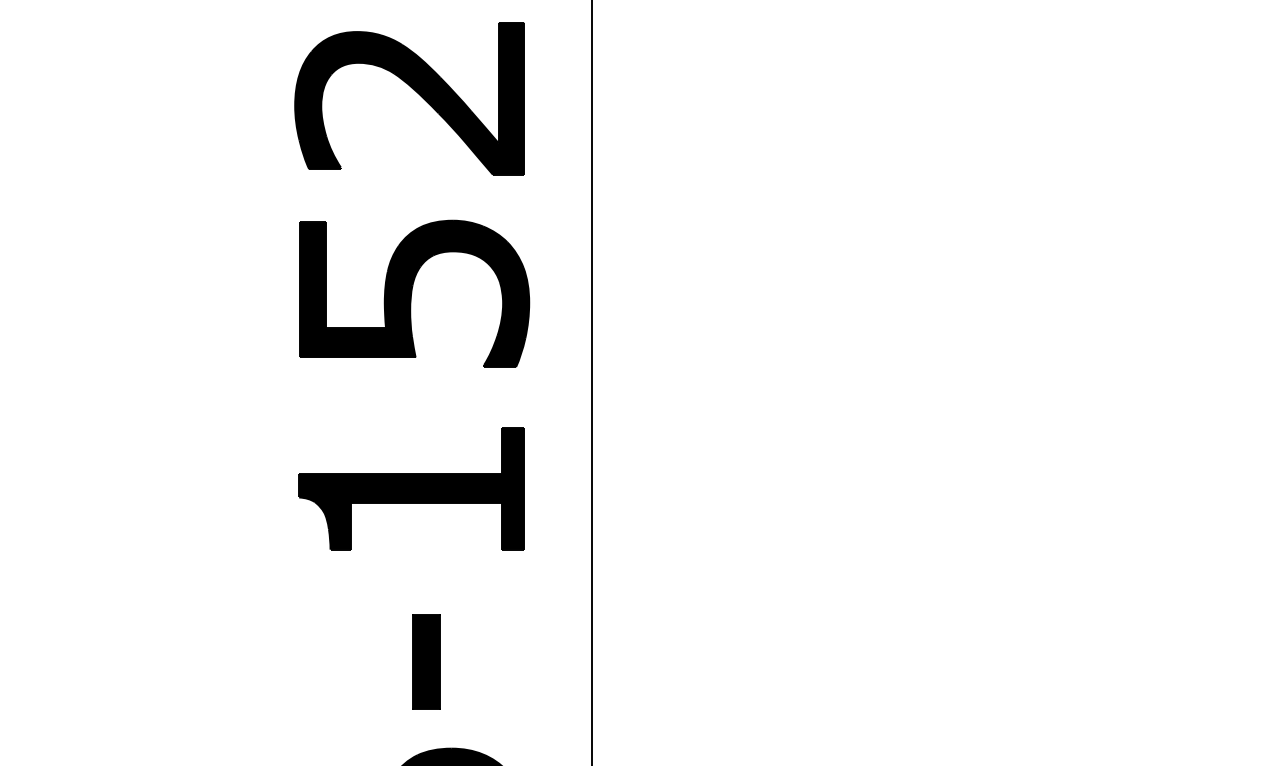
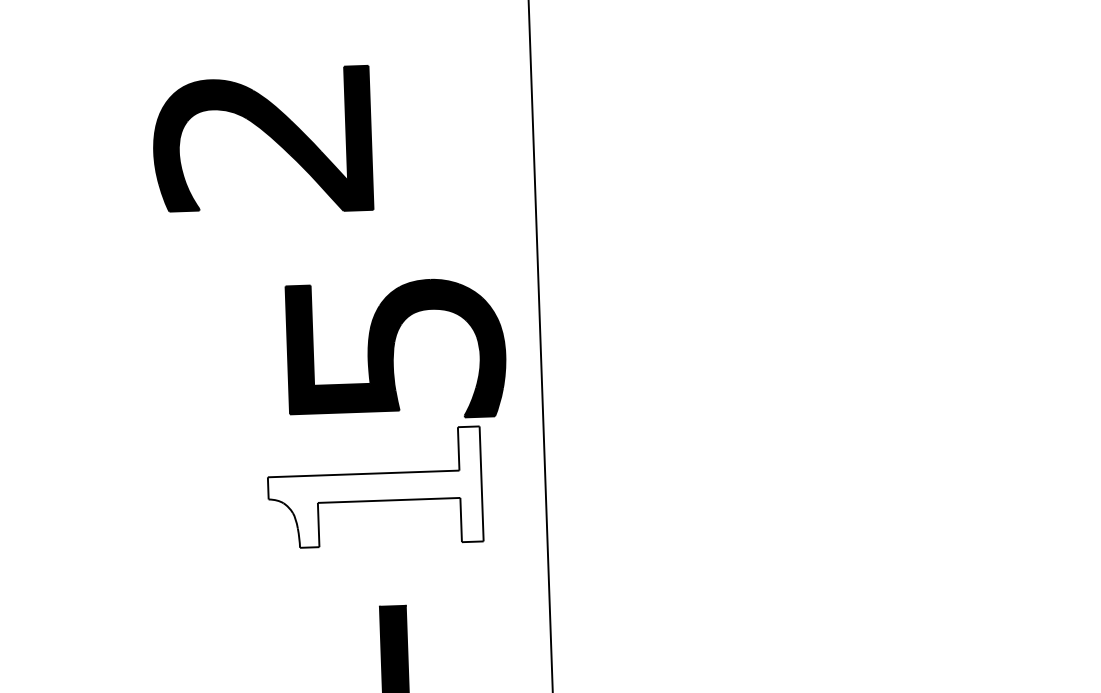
part: (413, 90) -> (265, 133), moved
part: (414, 293) -> (396, 350), moved
fill: (411, 488) -> (374, 487), removed

